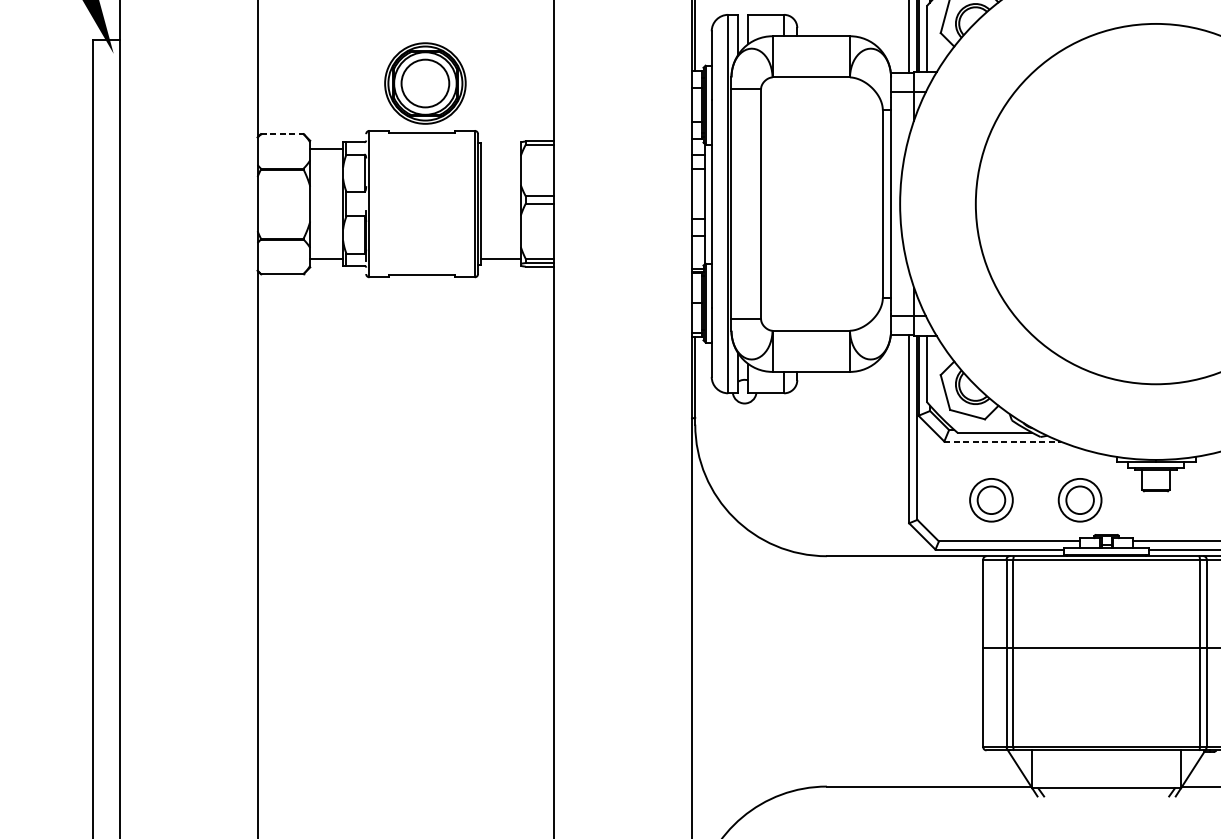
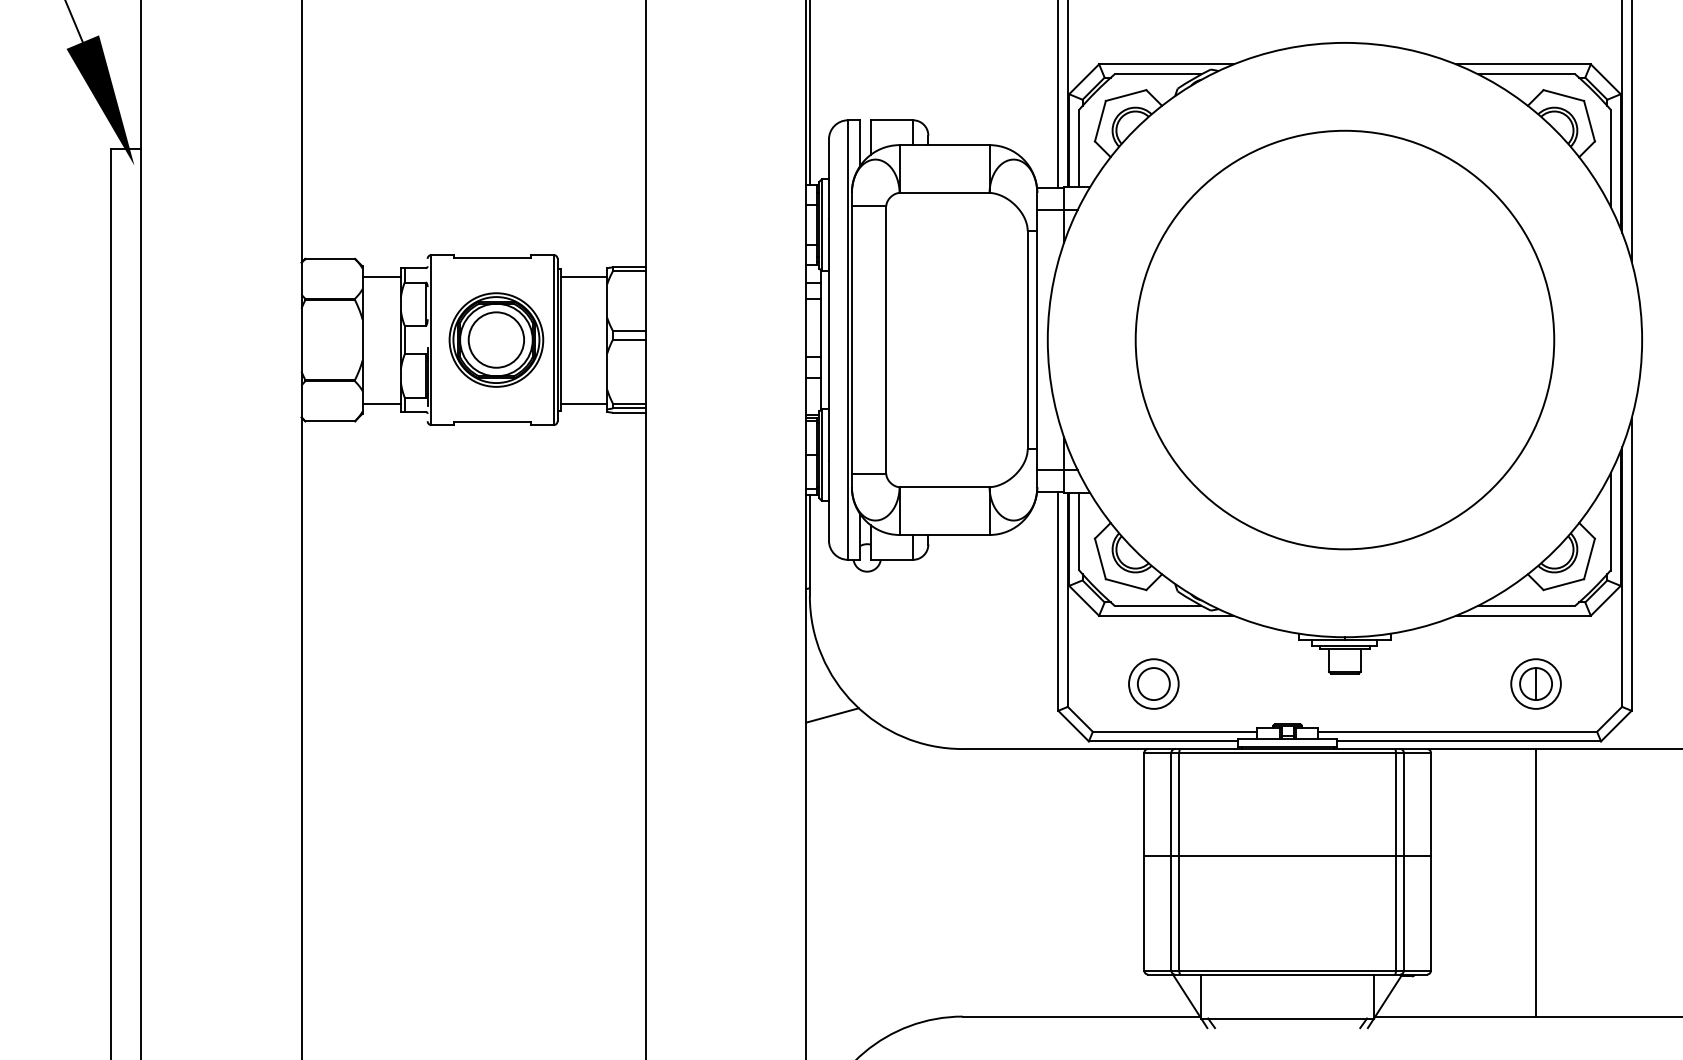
part: (425, 83) -> (496, 339), moved
line: (282, 133) -> (330, 258), dashed -> solid
line: (501, 149) -> (584, 276), added
line: (1002, 441) -> (1166, 615), dashed -> solid
part: (1079, 499) -> (1256, 683), removed
line: (714, 527) -> (832, 715), added

